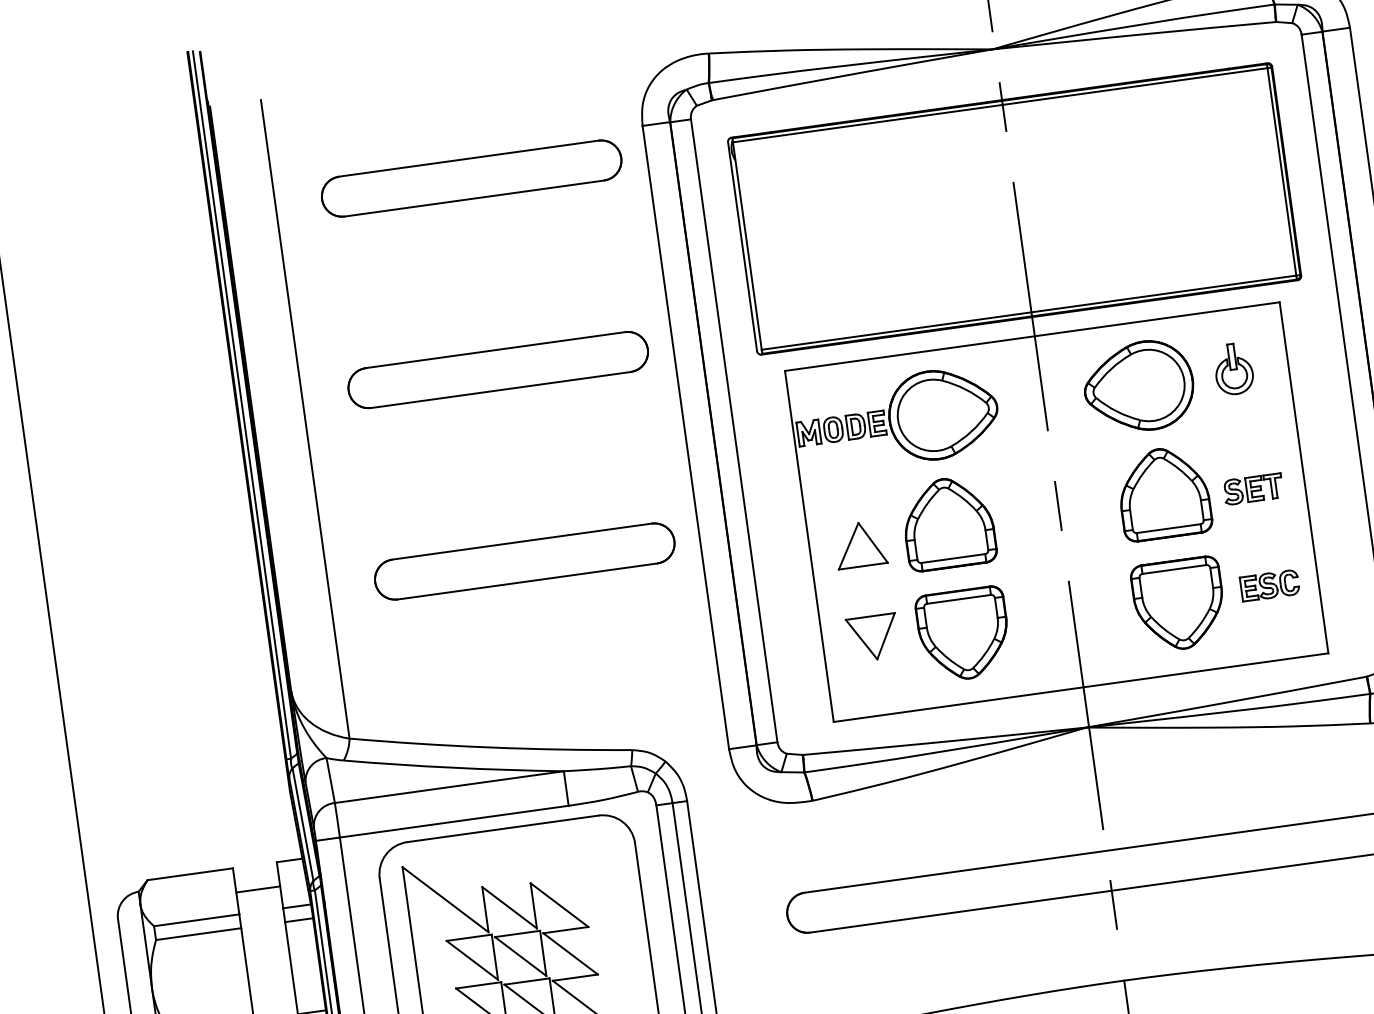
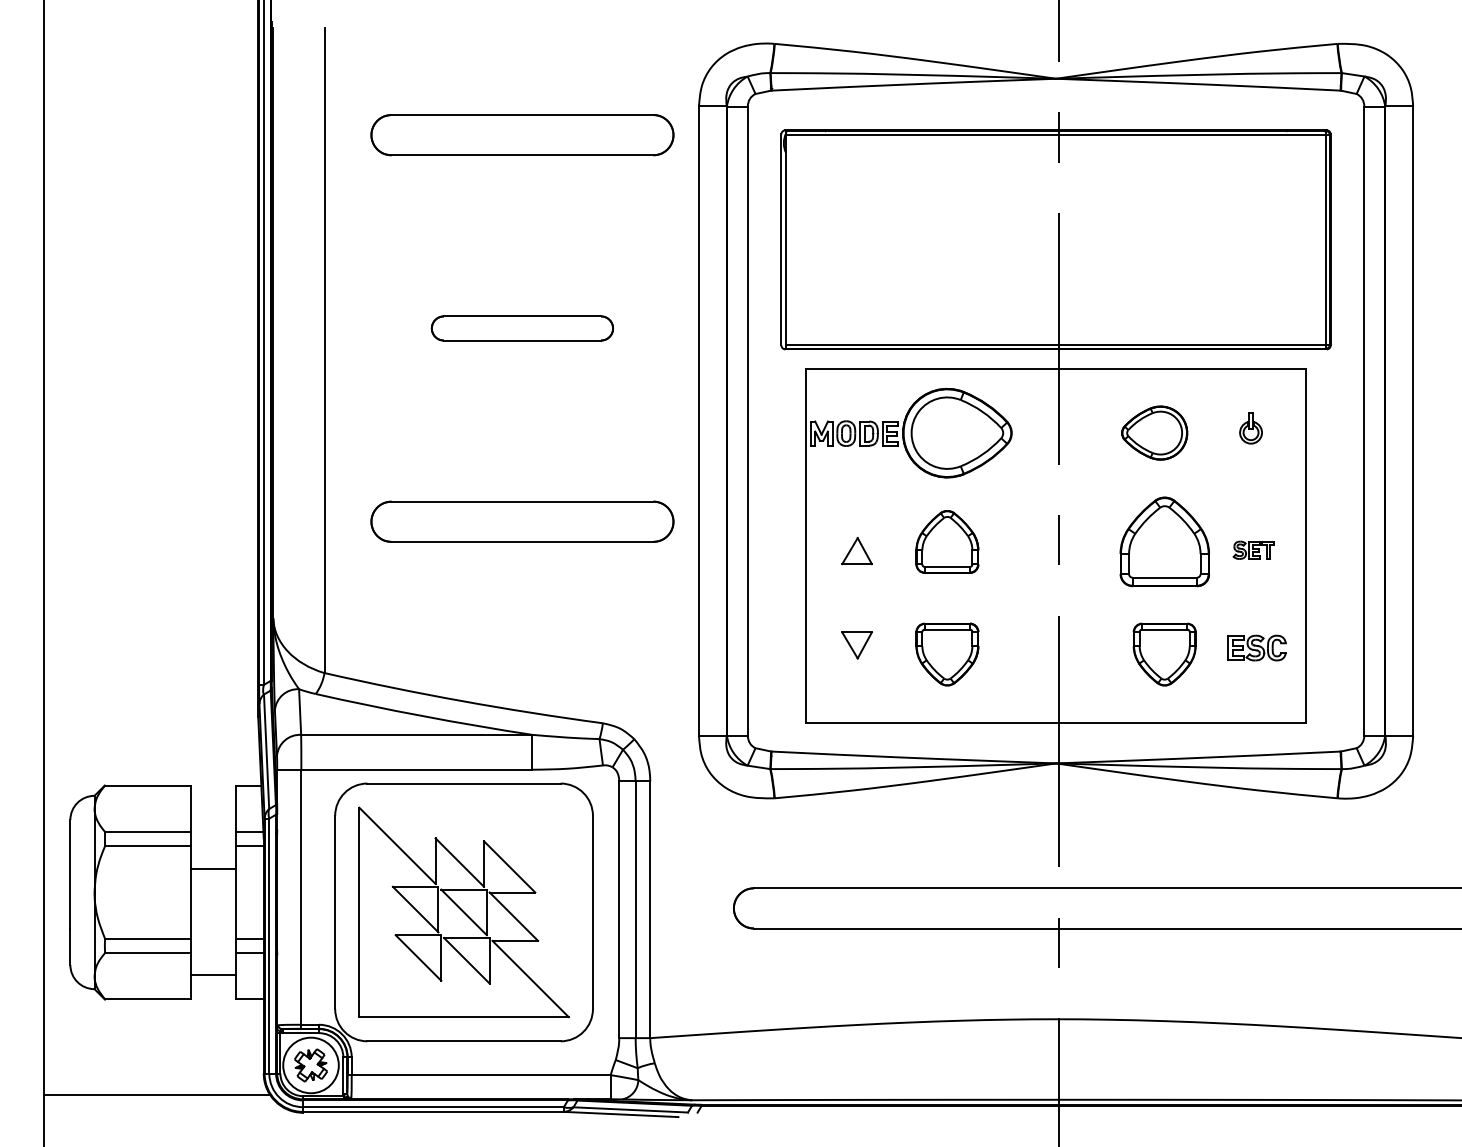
part: (1233, 369) -> (1250, 428), size x0.6
part: (498, 370) -> (522, 328), size x0.6
part: (1138, 386) -> (1154, 432), size x0.6
part: (1252, 489) -> (1253, 550), size x0.7
part: (948, 522) -> (947, 541), size x0.7
part: (859, 544) -> (856, 550), size x0.6
part: (1179, 604) -> (1164, 654), size x0.7
part: (964, 634) -> (947, 654), size x0.7
part: (872, 638) -> (856, 645), size x0.6
line: (258, 889) -> (213, 868), moved

